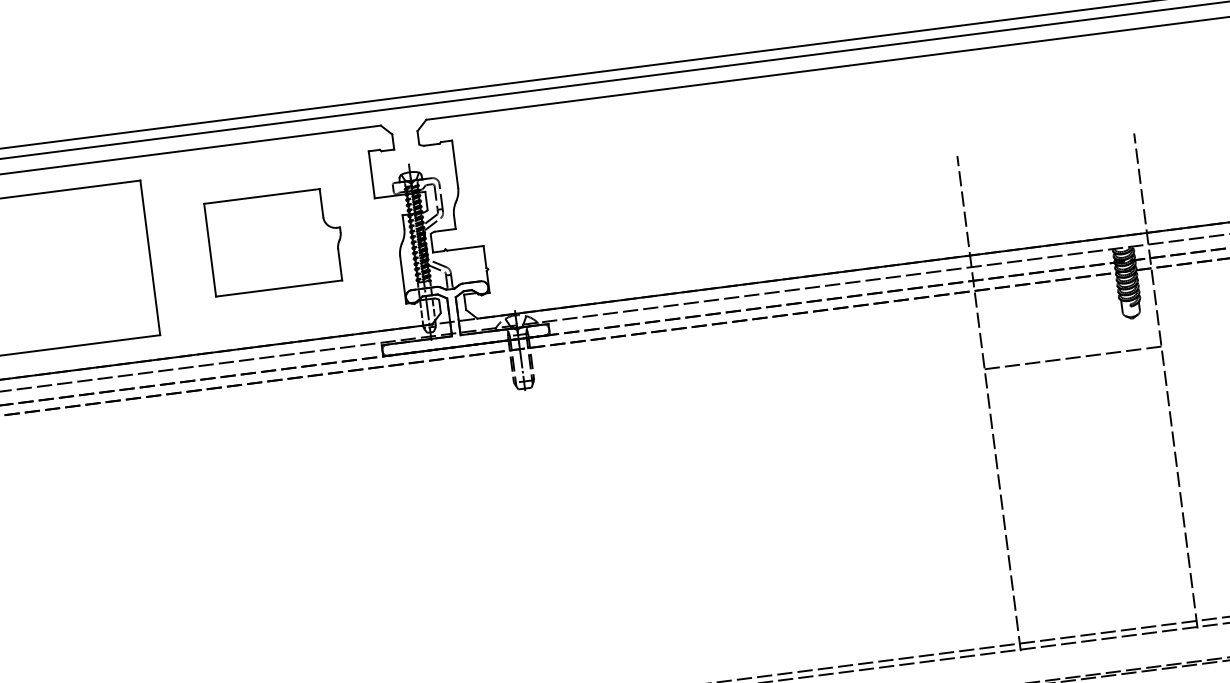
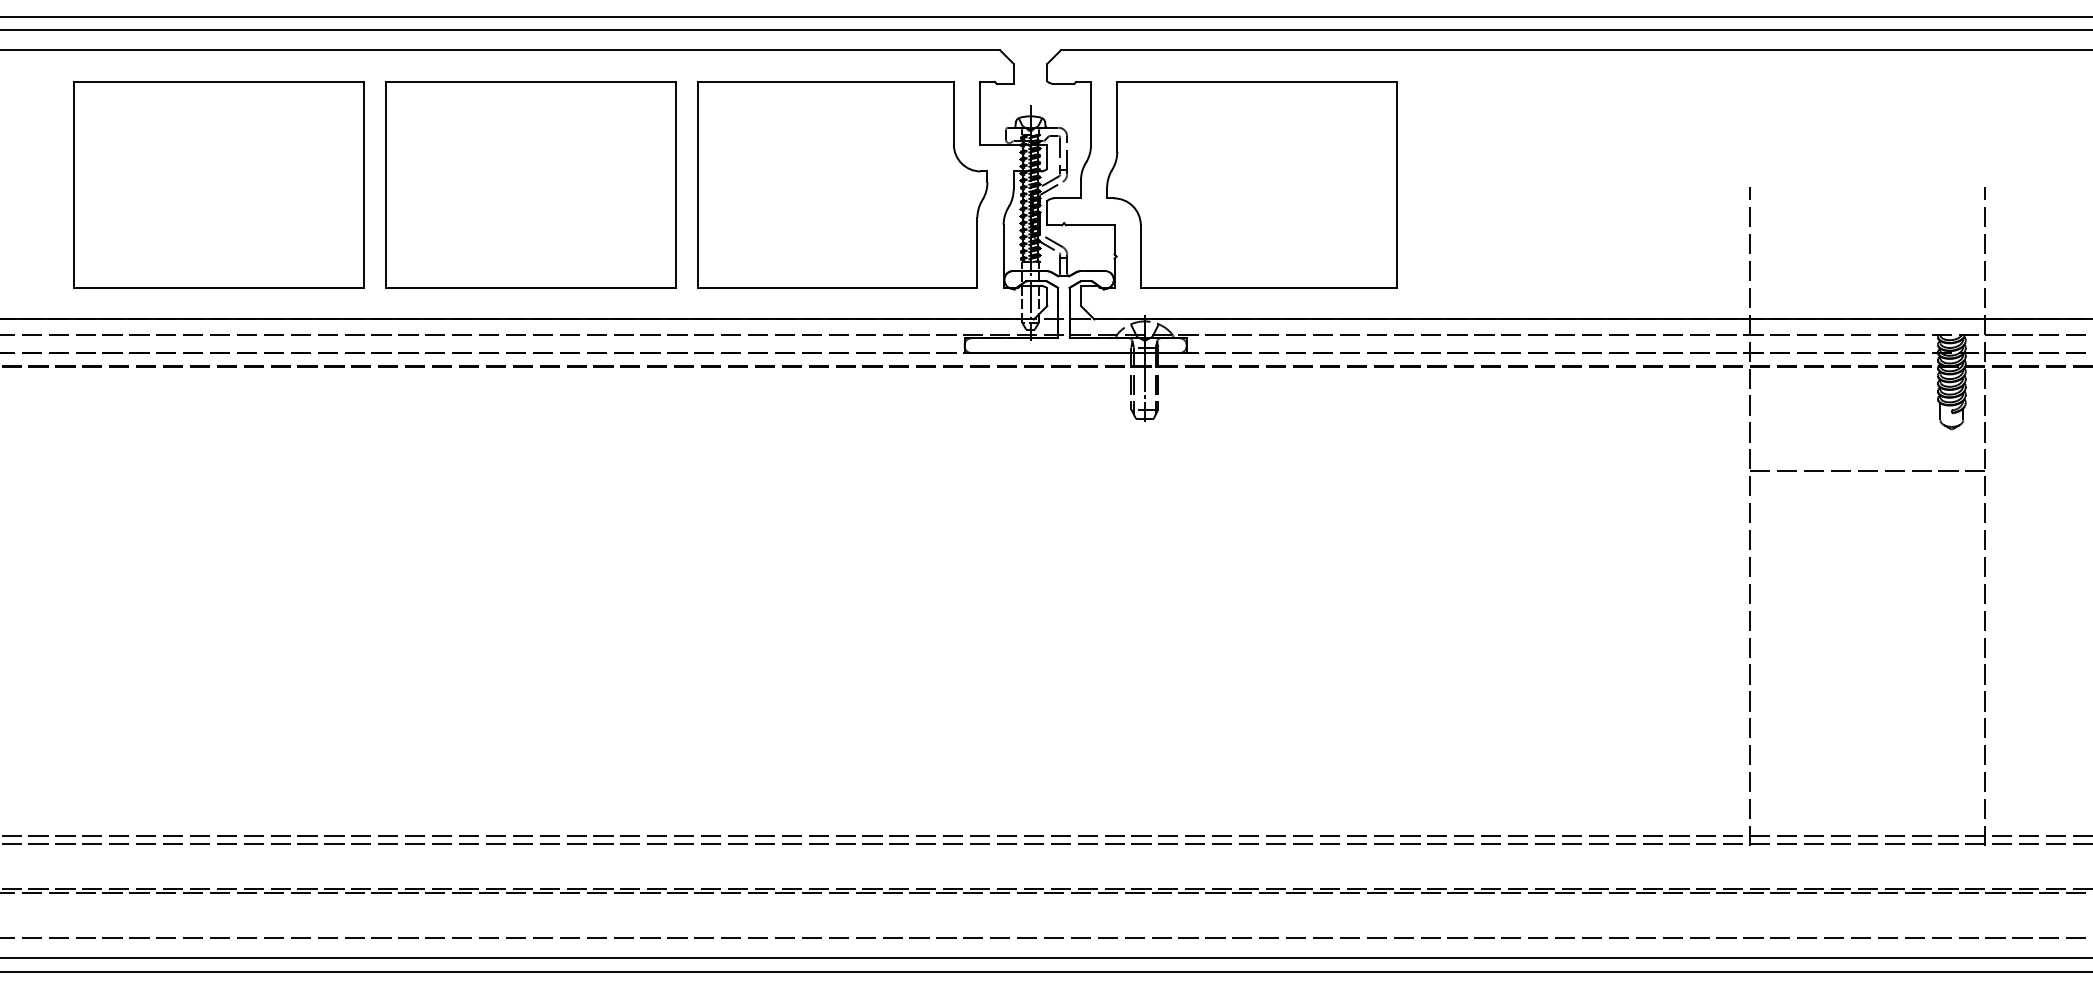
part: (582, 202) -> (1251, 184), added
part: (275, 241) -> (842, 184), size x1.67

